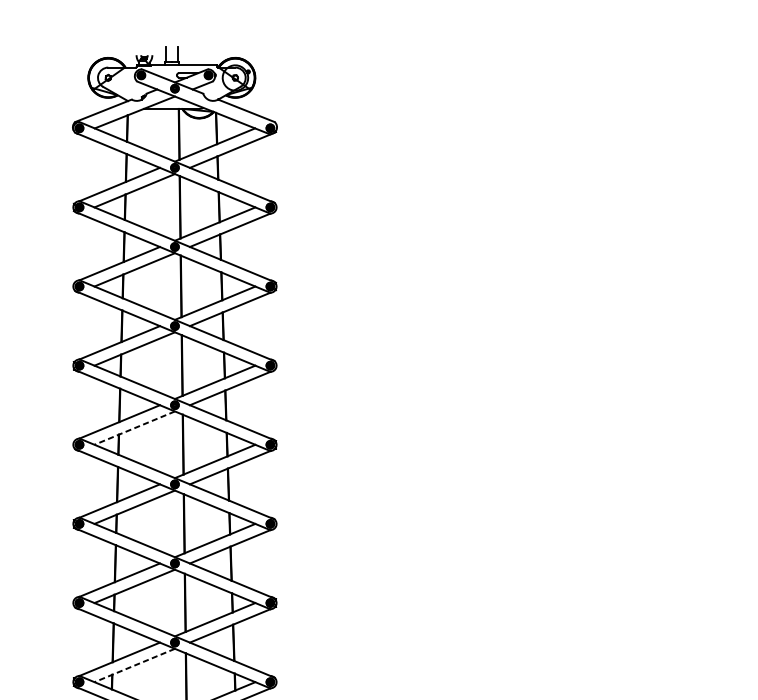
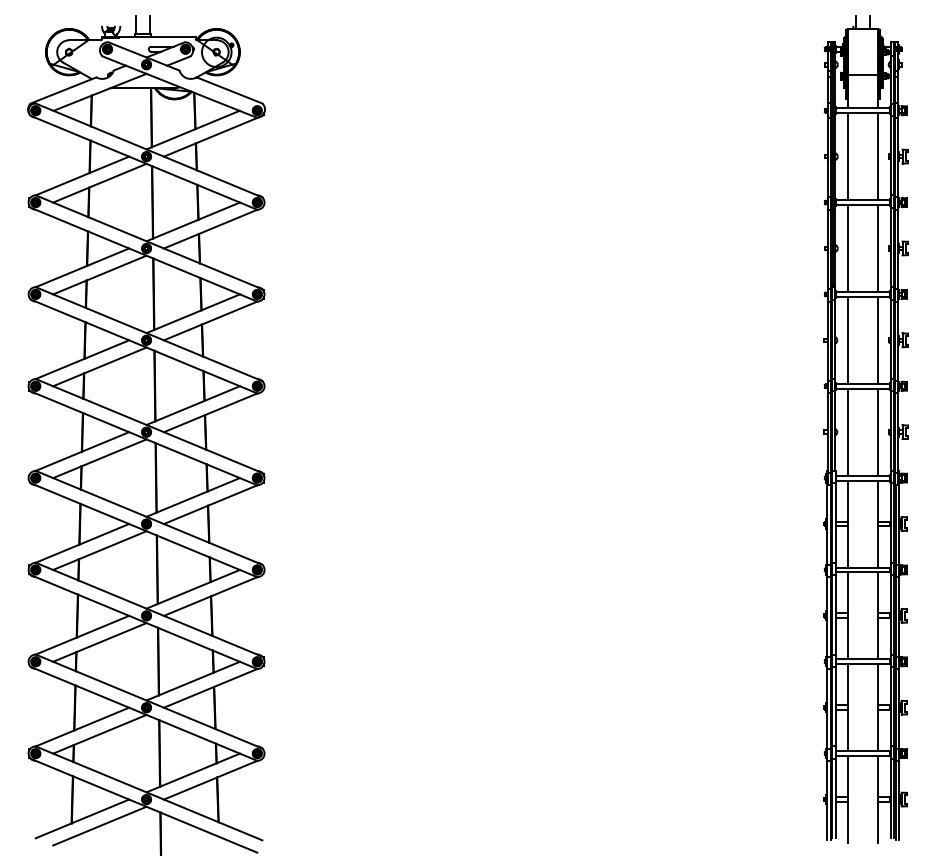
line: (134, 427) -> (99, 458), dashed -> solid
line: (134, 665) -> (99, 734), dashed -> solid

